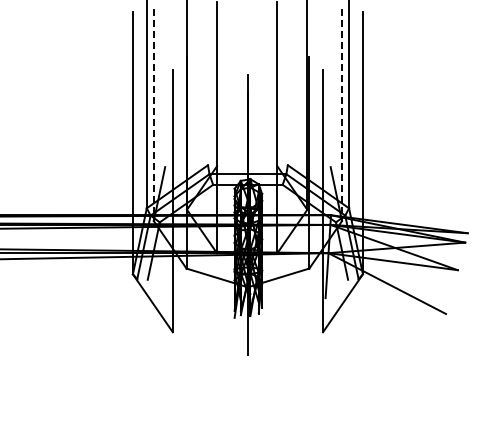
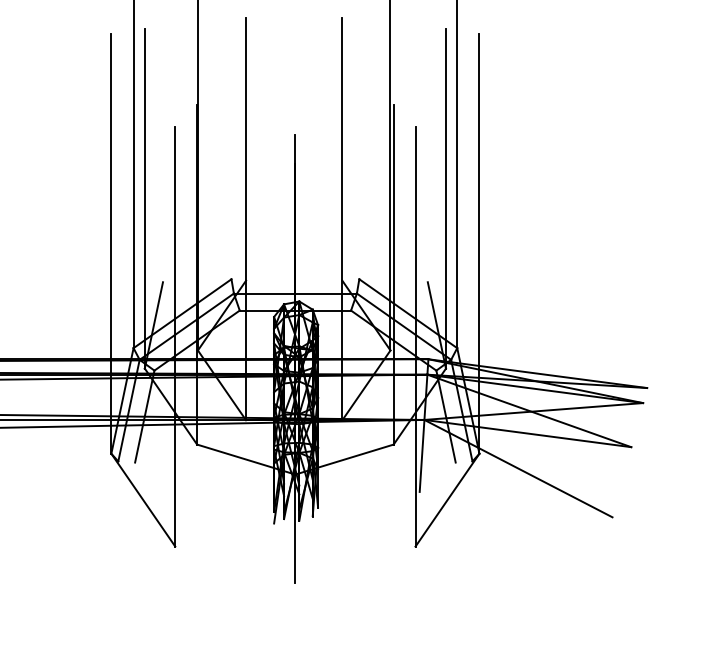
line: (153, 115) -> (144, 199), dashed -> solid
line: (342, 115) -> (446, 199), dashed -> solid

